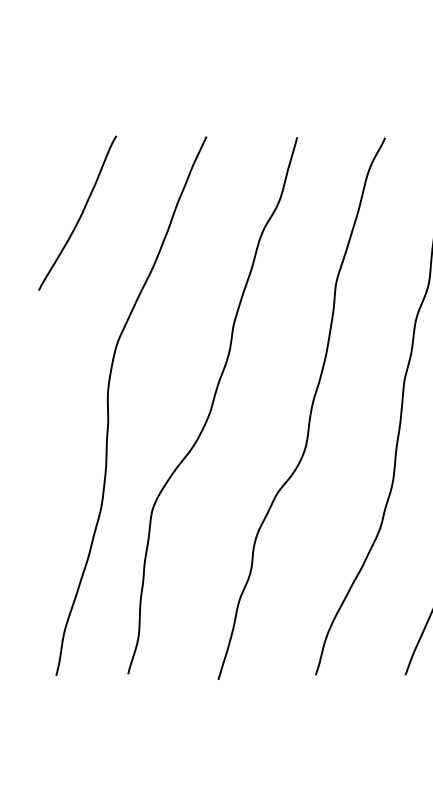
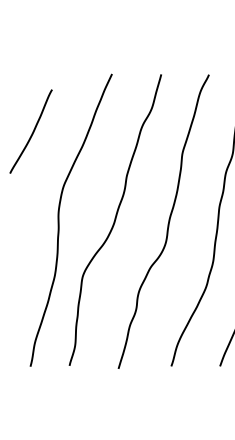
curve: (80, 212) -> (32, 131), moved

